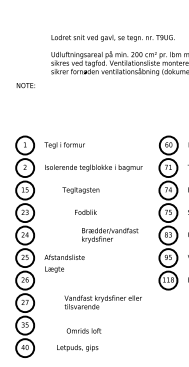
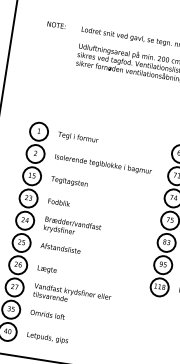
text: (25, 85) -> (56, 25), moved
text: (80, 190) -> (68, 181), moved
text: (85, 211) -> (58, 201), moved
text: (110, 235) -> (72, 228), moved
text: (54, 269) -> (47, 269), moved
text: (102, 302) -> (71, 295), moved
text: (83, 330) -> (47, 314), moved
text: (77, 347) -> (47, 337), moved

